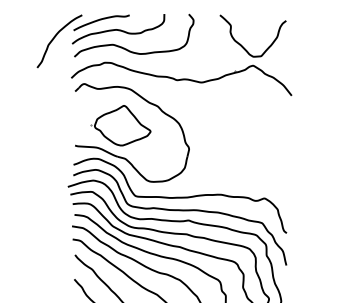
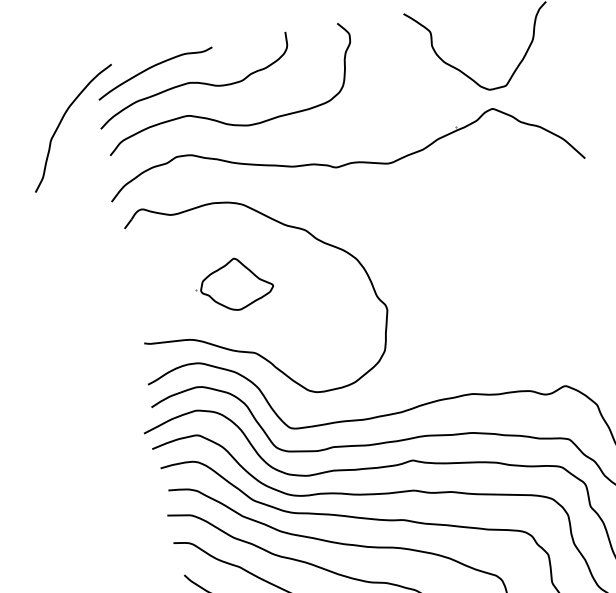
part: (120, 125) -> (233, 284), size x0.6

